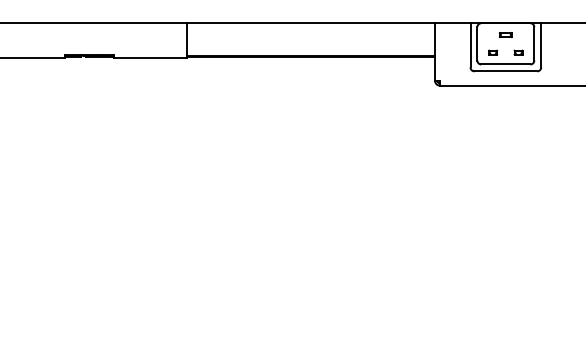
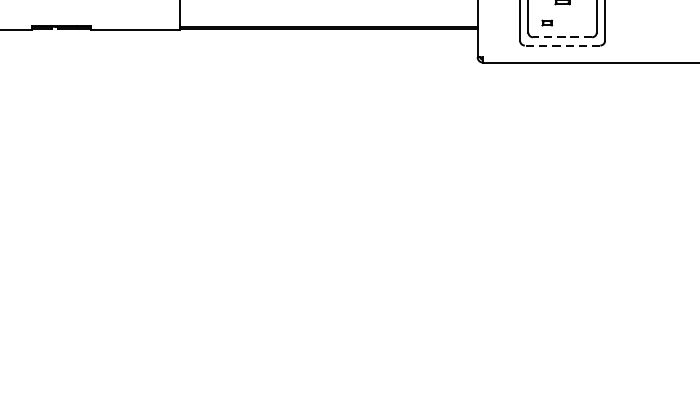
part: (518, 52) -> (577, 22), removed
line: (505, 64) -> (562, 37), solid -> dashed
line: (505, 71) -> (562, 45), solid -> dashed

